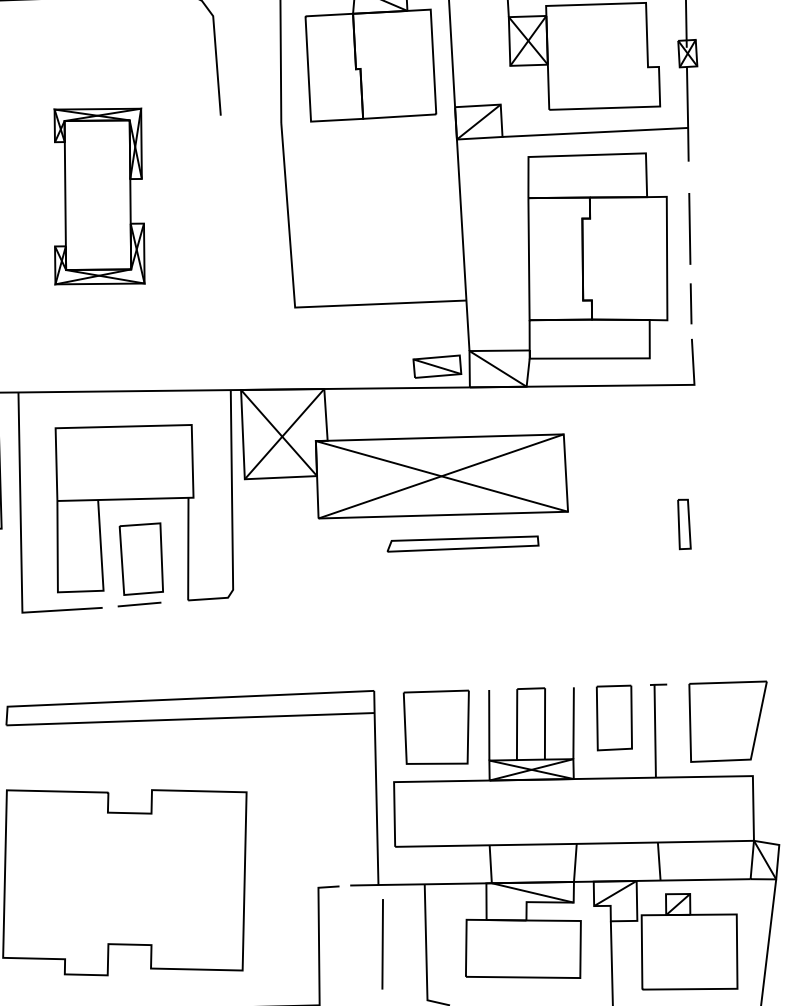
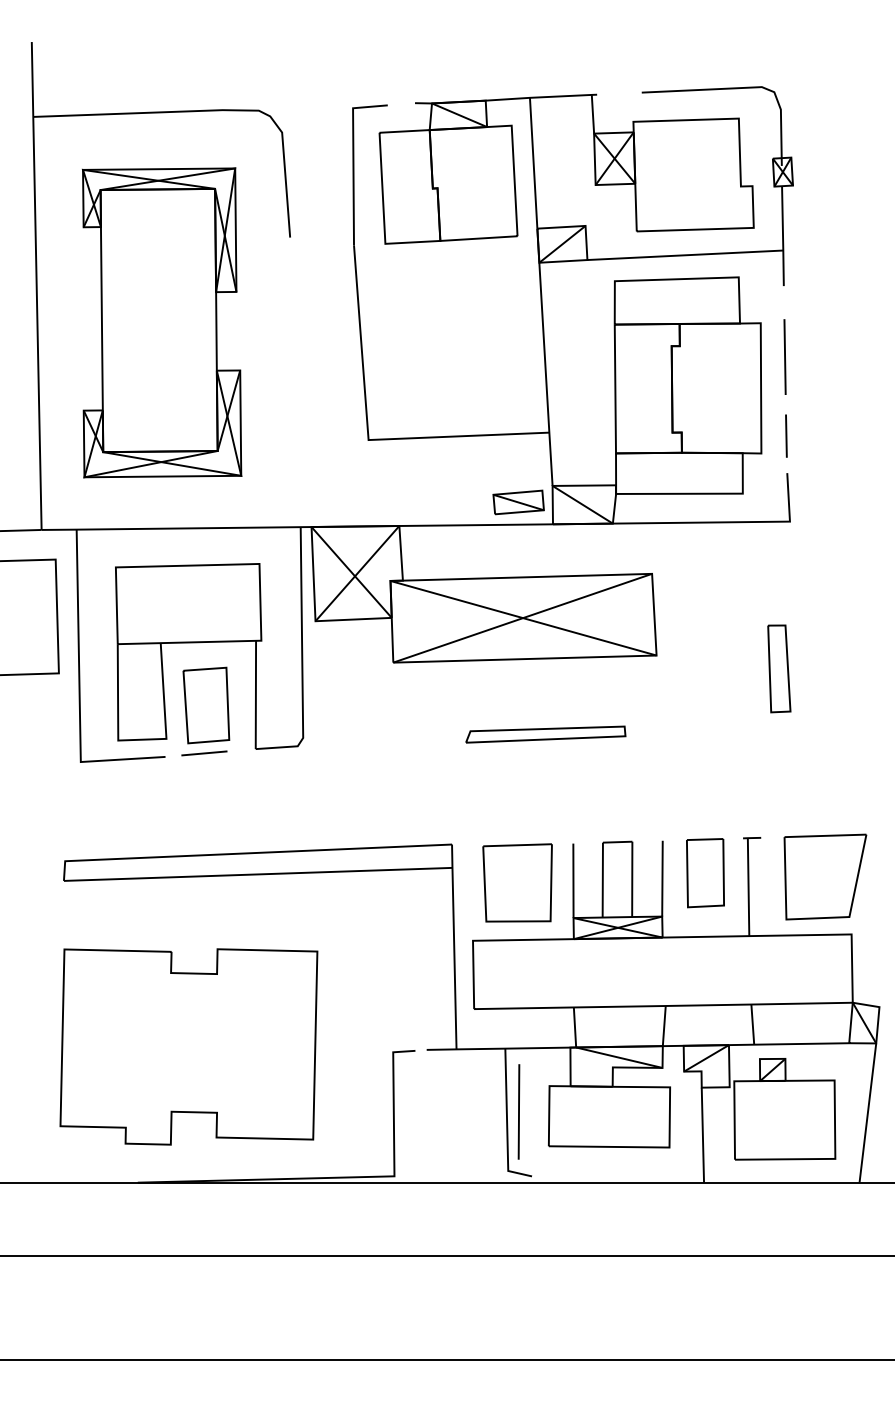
part: (99, 196) -> (162, 322), size x1.67
part: (684, 524) -> (779, 668), size x1.67
part: (462, 543) -> (545, 734), moved
line: (382, 943) -> (518, 1111), moved

